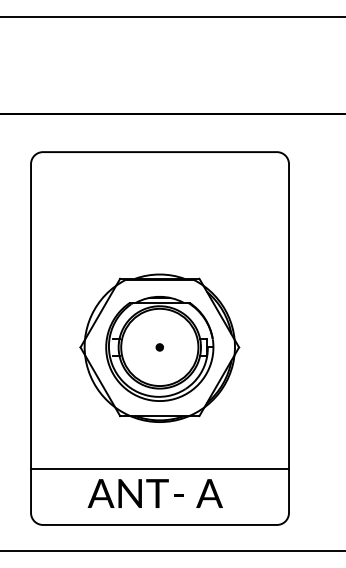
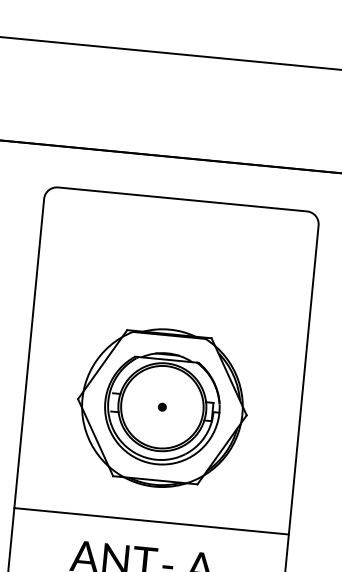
line: (160, 468) -> (152, 521), moved

